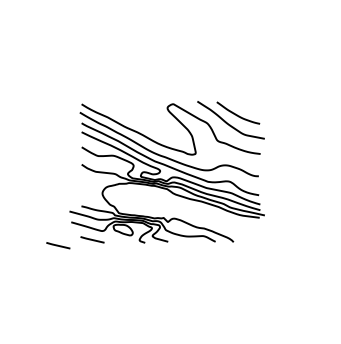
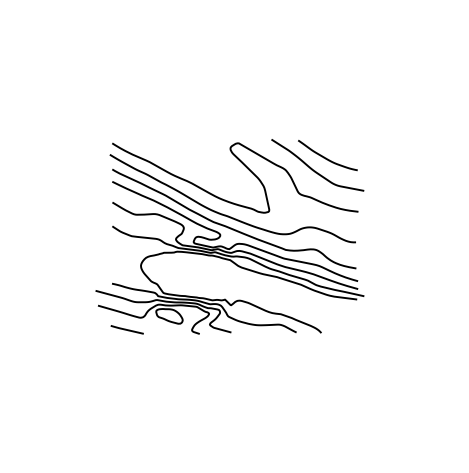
line: (57, 245) -> (79, 337), removed

